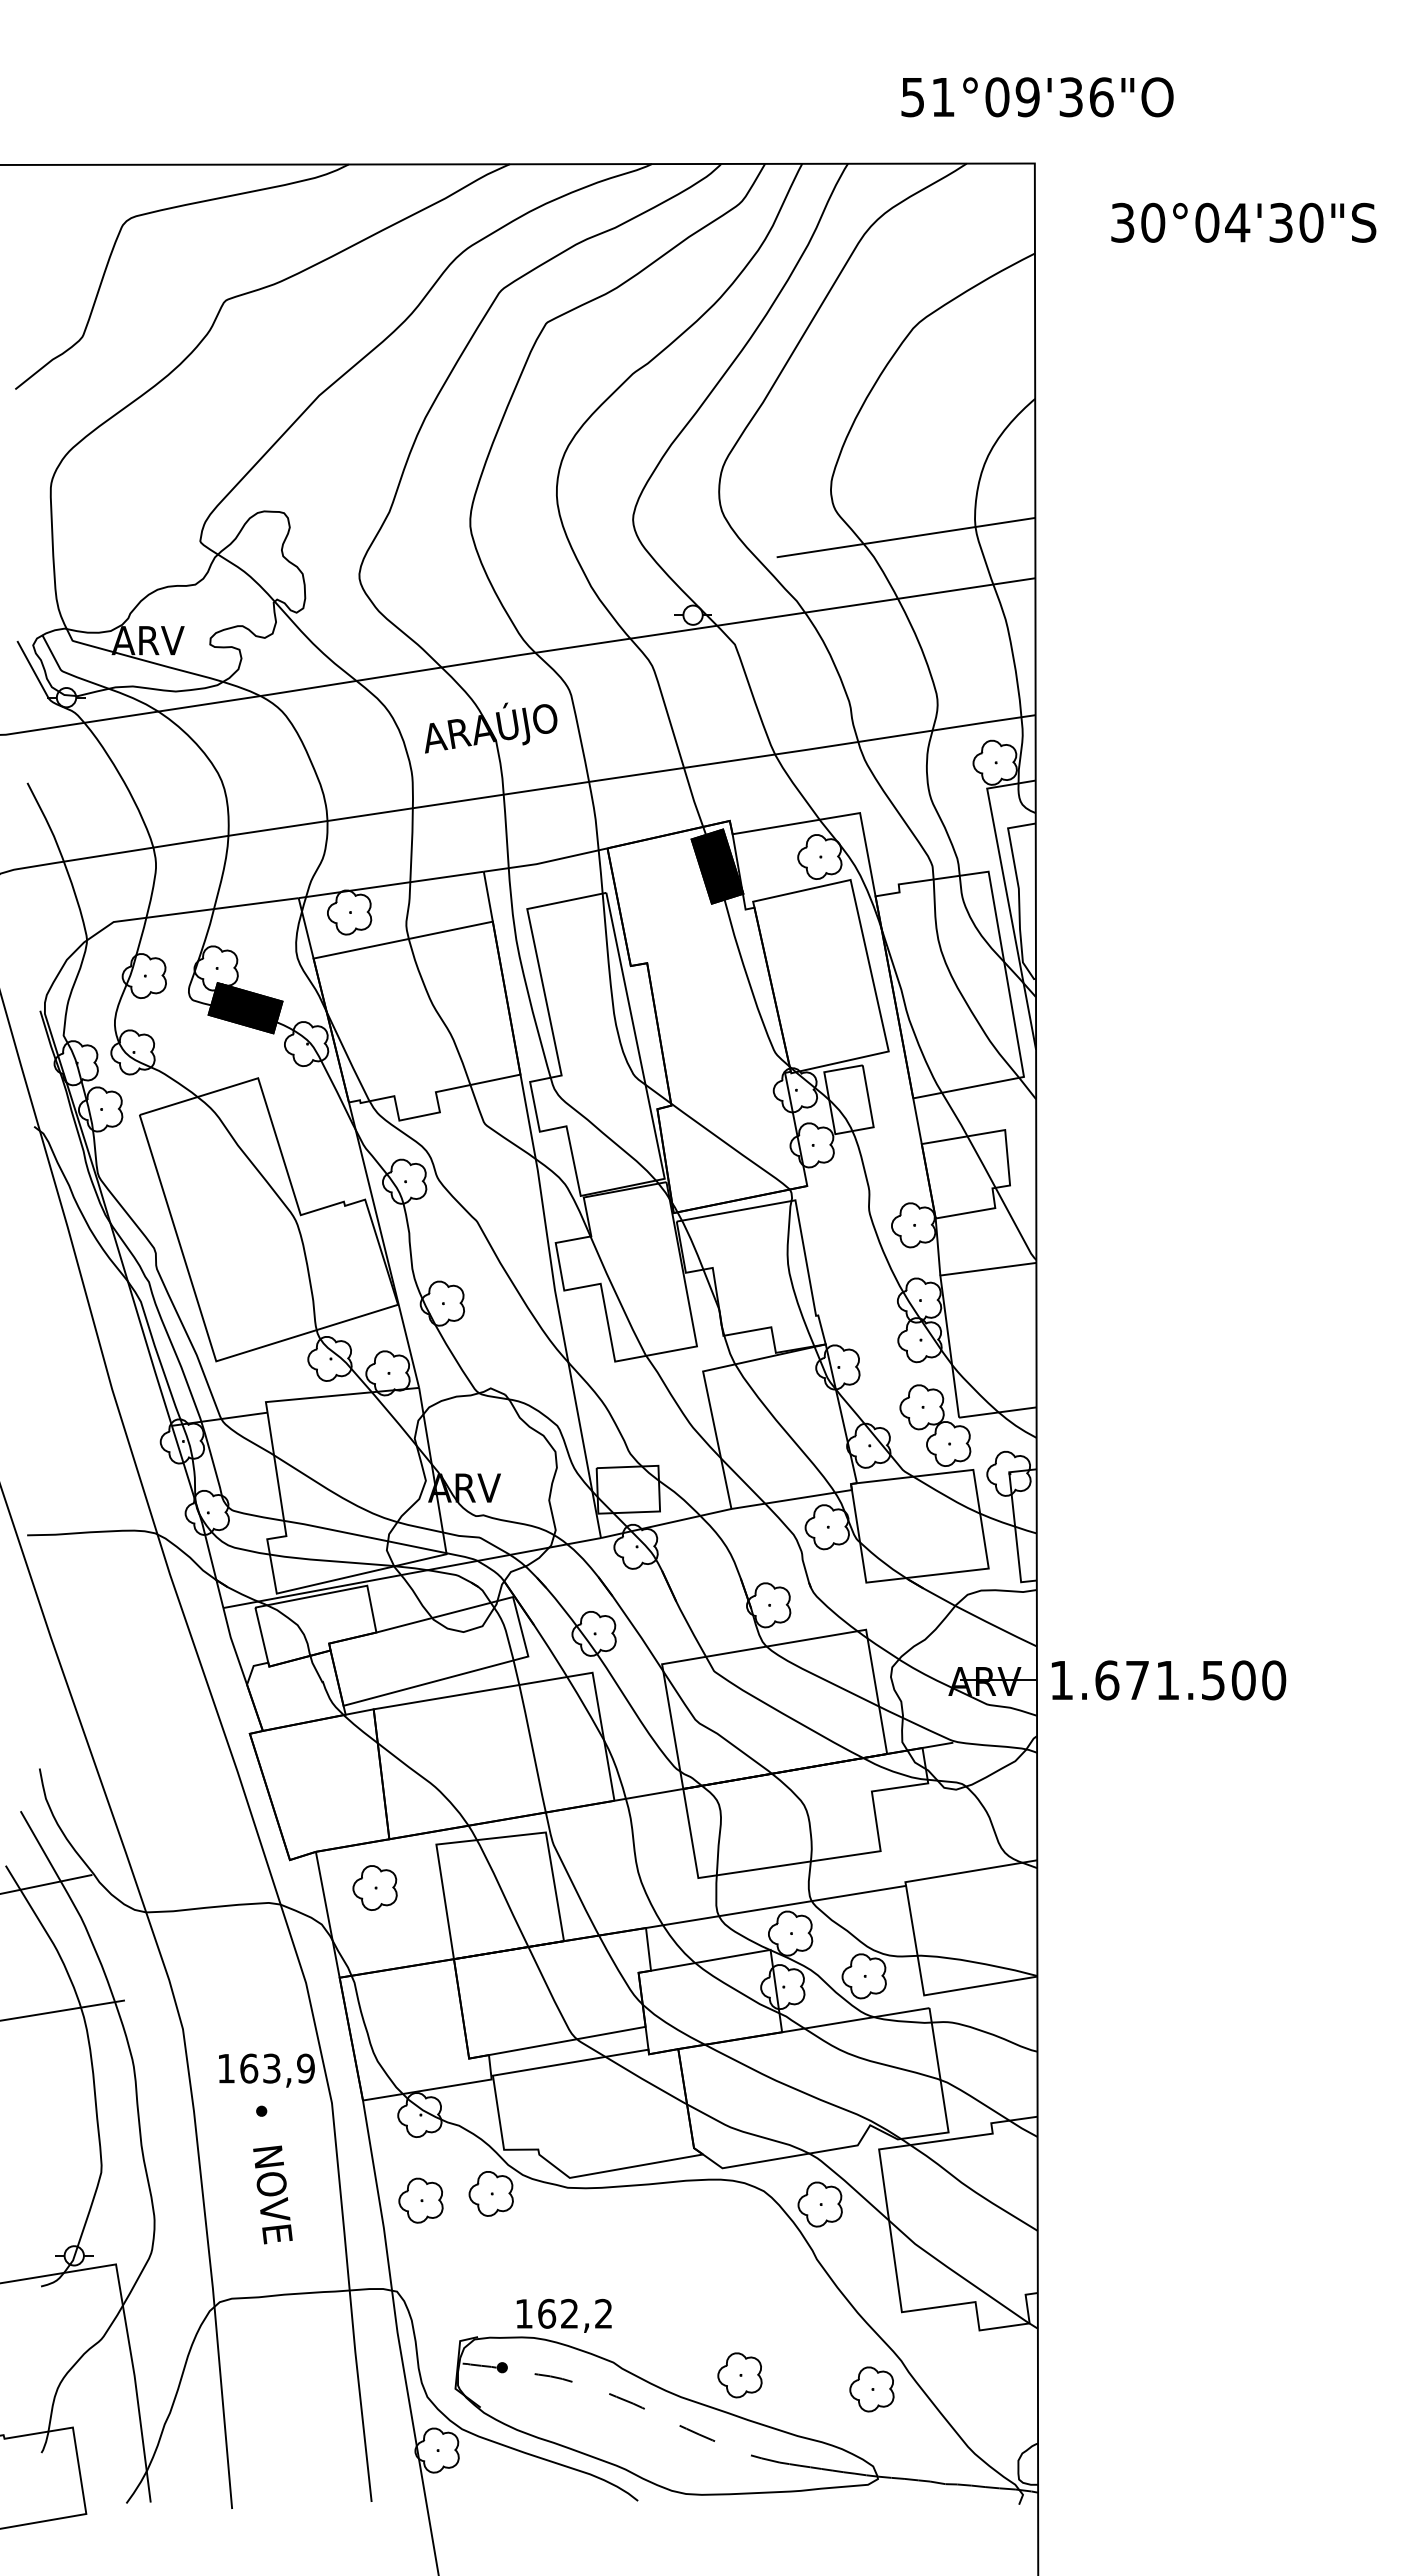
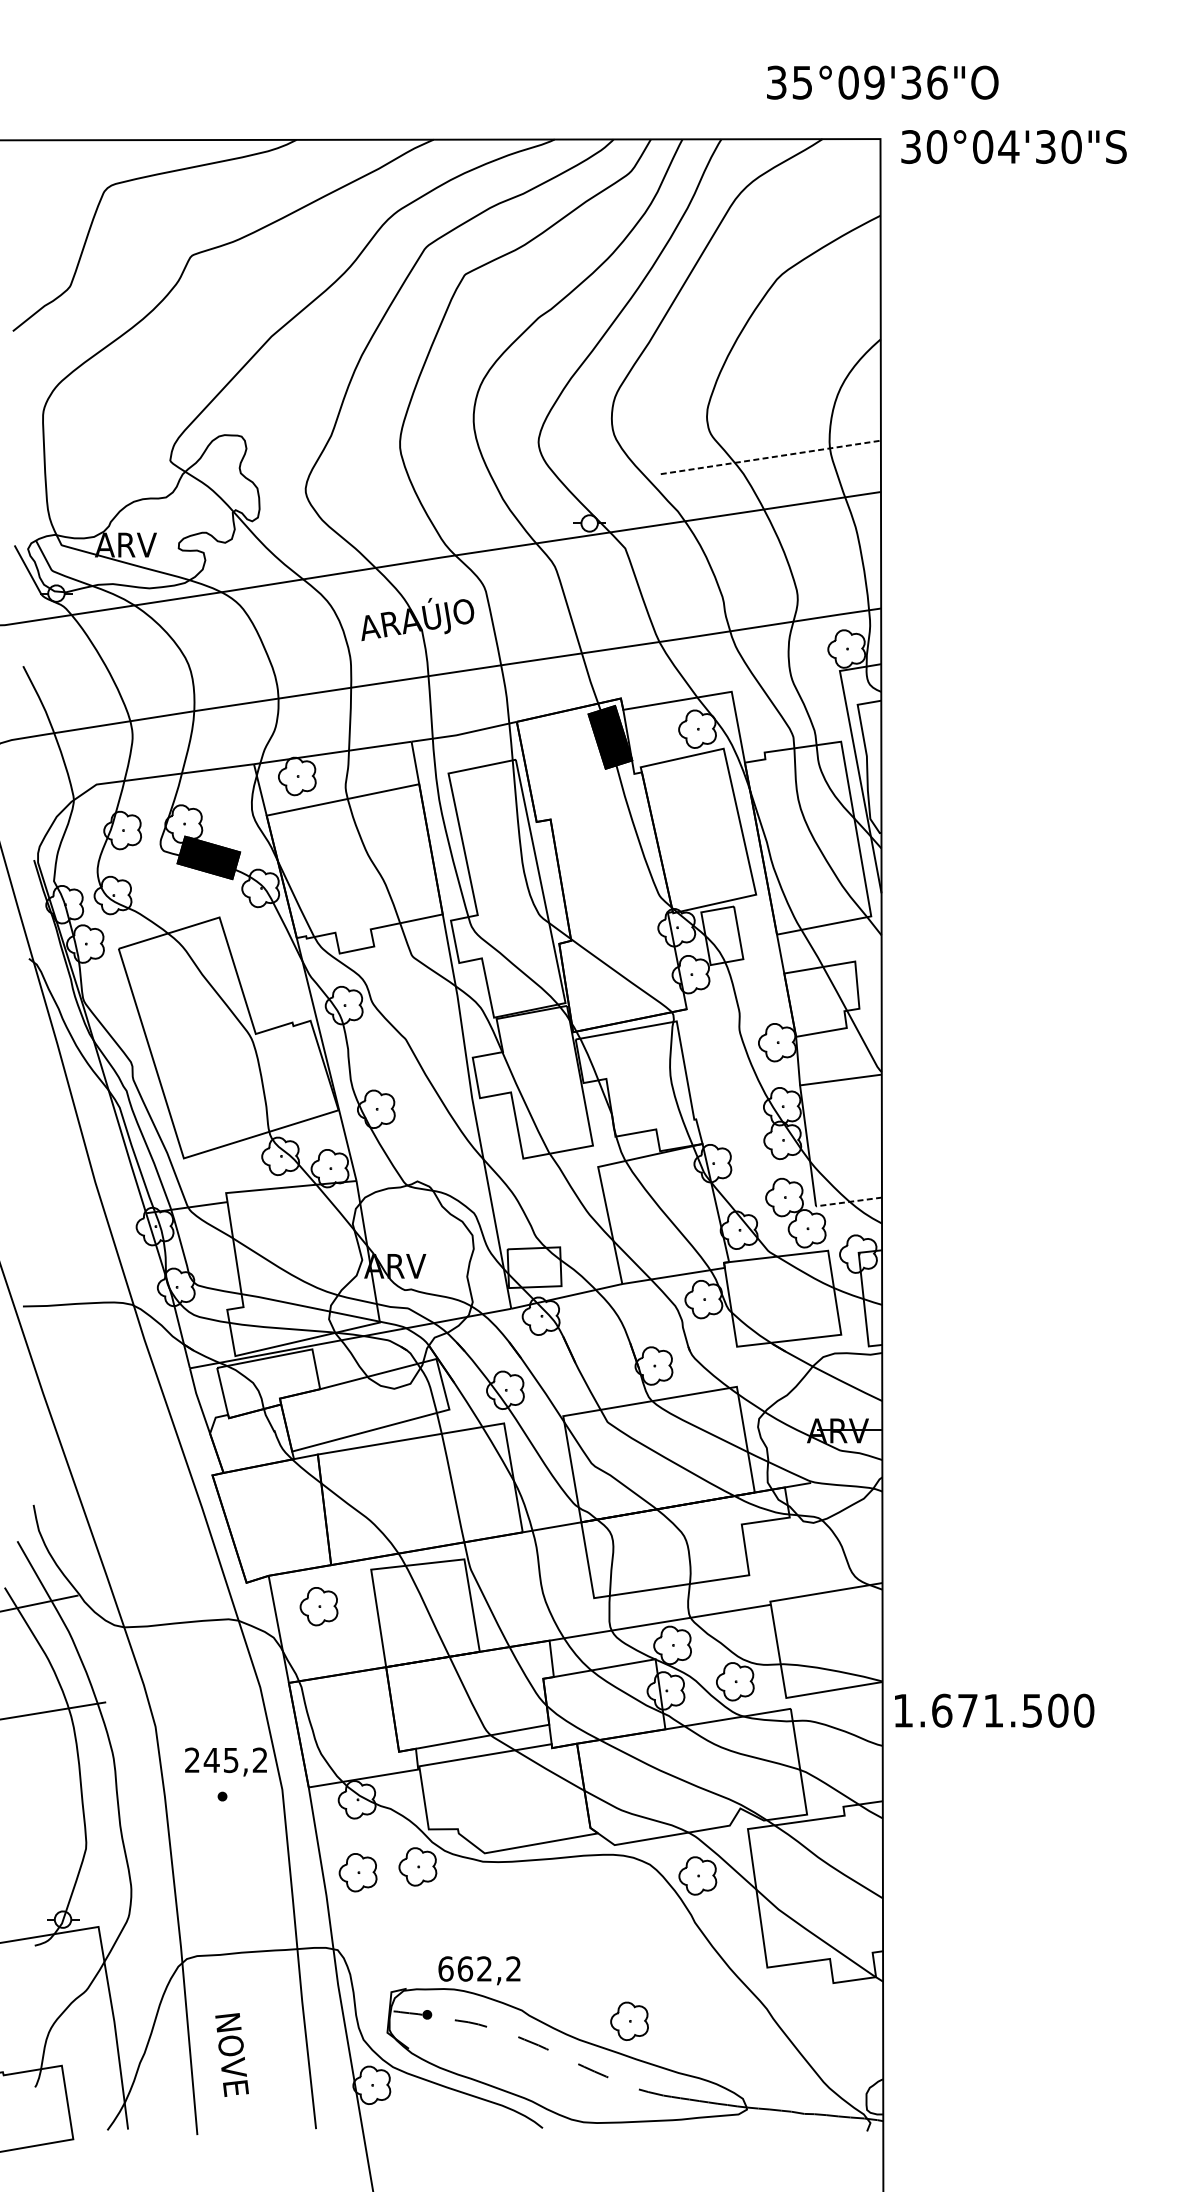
text: (928, 97) -> (789, 82), 51°09'36"O -> 35°09'36"O
text: (1243, 222) -> (1013, 146), moved
line: (906, 537) -> (771, 457), solid -> dashed
line: (997, 1412) -> (848, 1201), solid -> dashed
text: (1168, 1680) -> (994, 1710), moved
text: (265, 2068) -> (225, 1760), 163,9 -> 245,2
text: (272, 2194) -> (231, 2054), moved
text: (524, 2313) -> (446, 1968), 162,2 -> 662,2
part: (871, 2389) -> (741, 2033), removed

